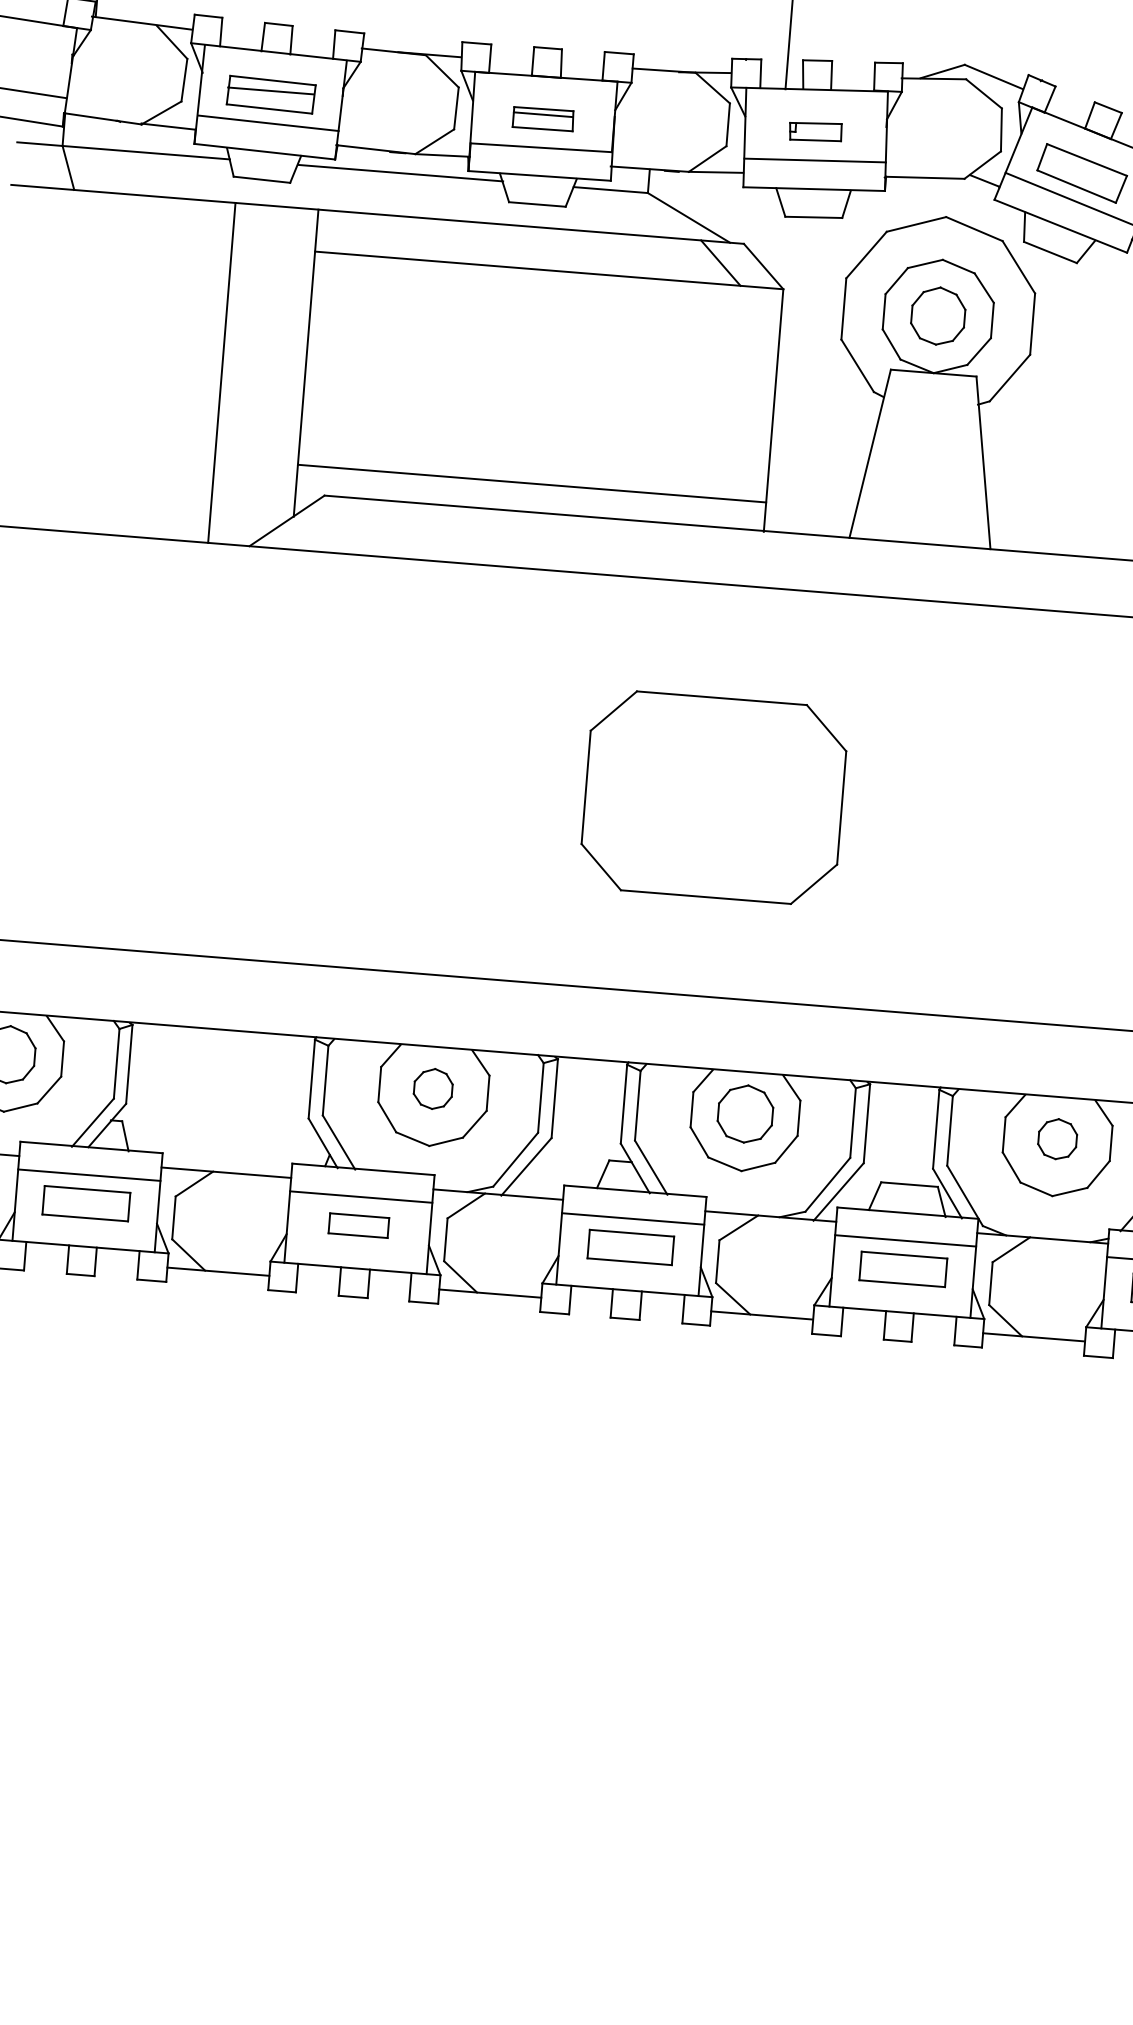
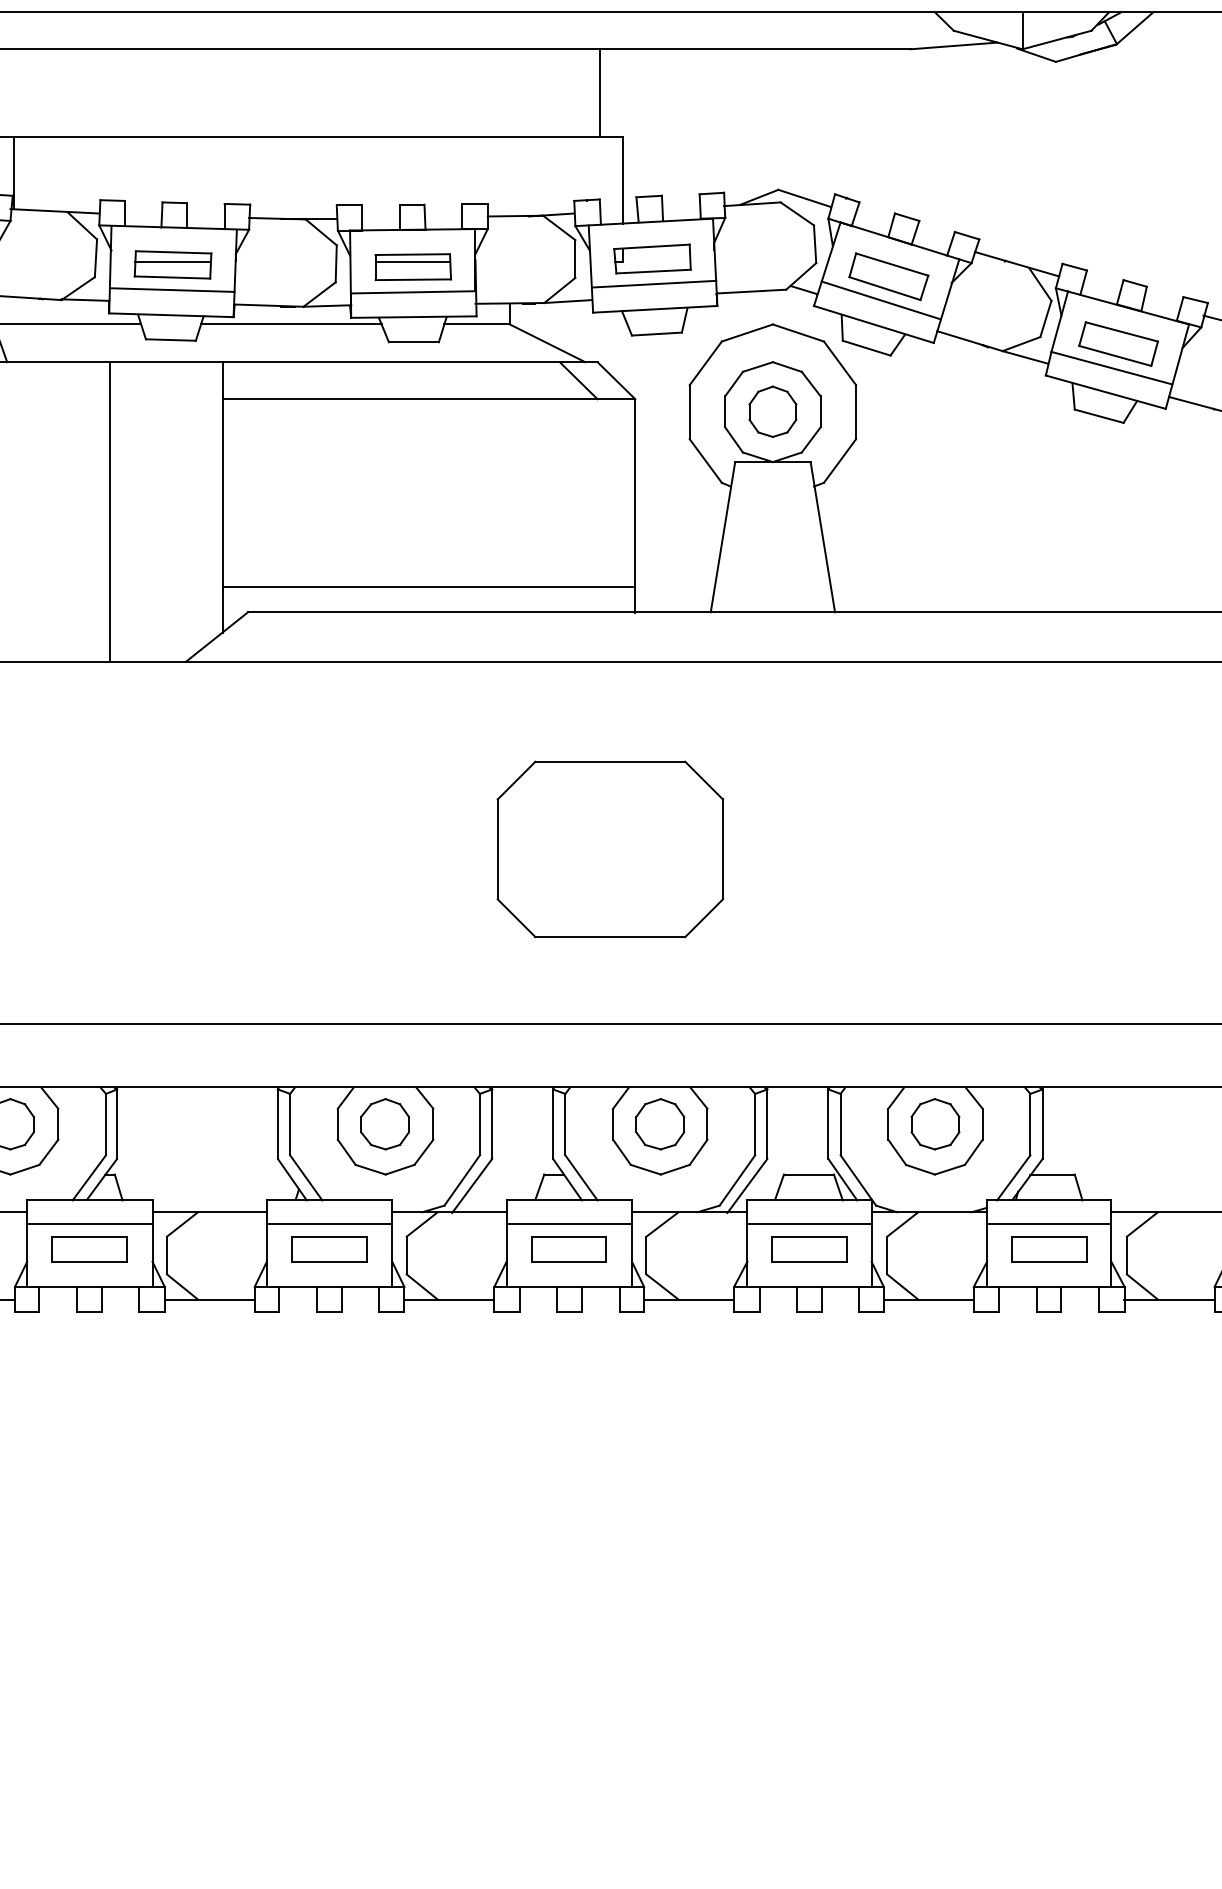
part: (542, 118) -> (412, 266), size x1.43
part: (815, 131) -> (652, 258), size x1.67
line: (222, 372) -> (110, 511), moved
part: (432, 1089) -> (384, 1124), size x1.43
part: (1057, 1139) -> (935, 1124), size x1.43
part: (358, 1225) -> (329, 1249), size x1.43

